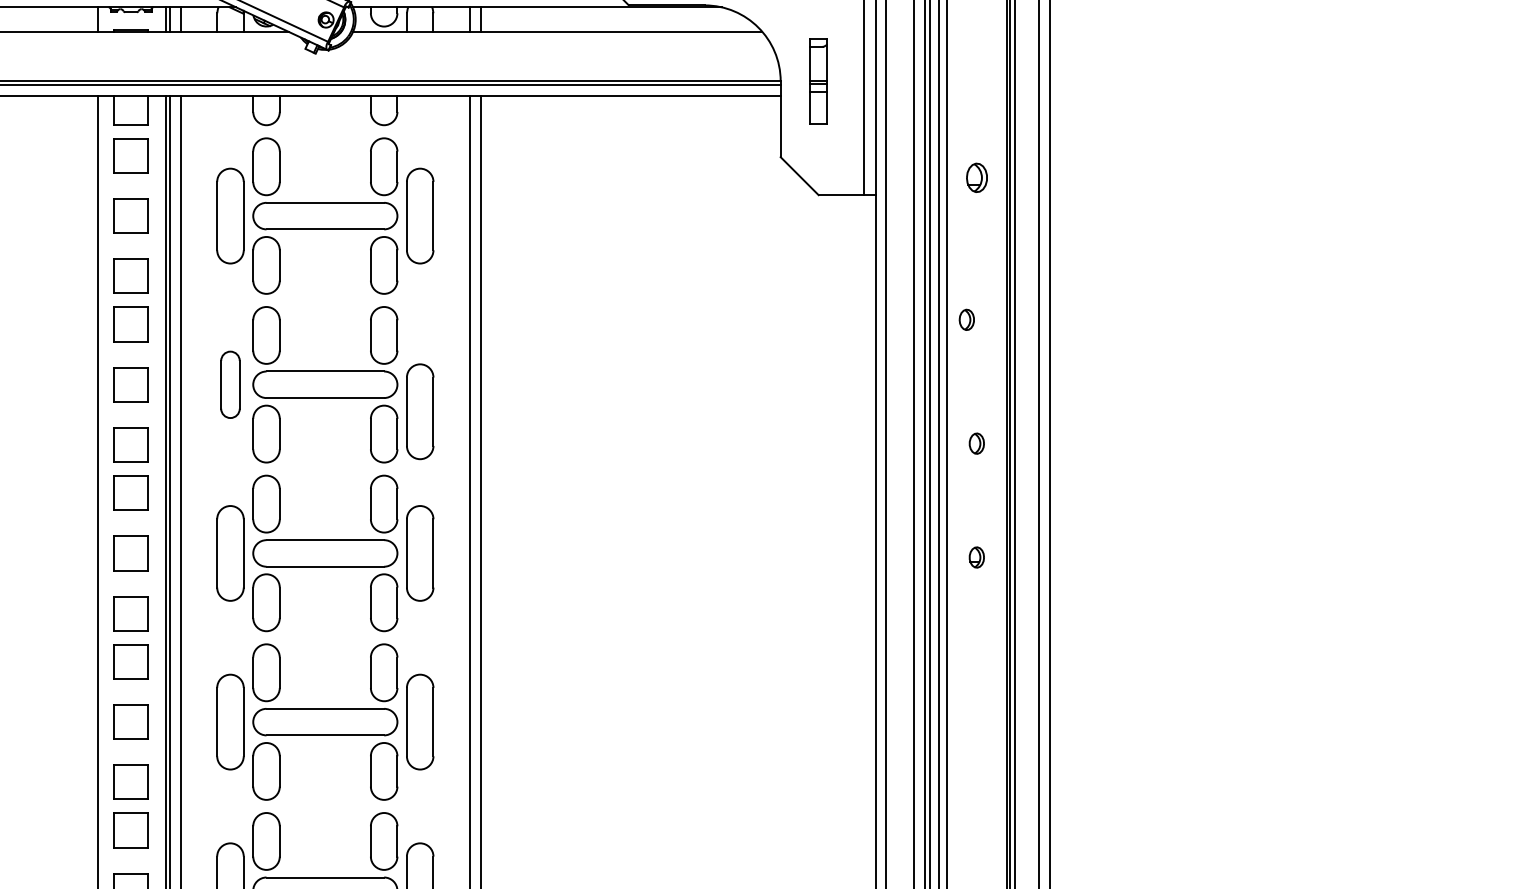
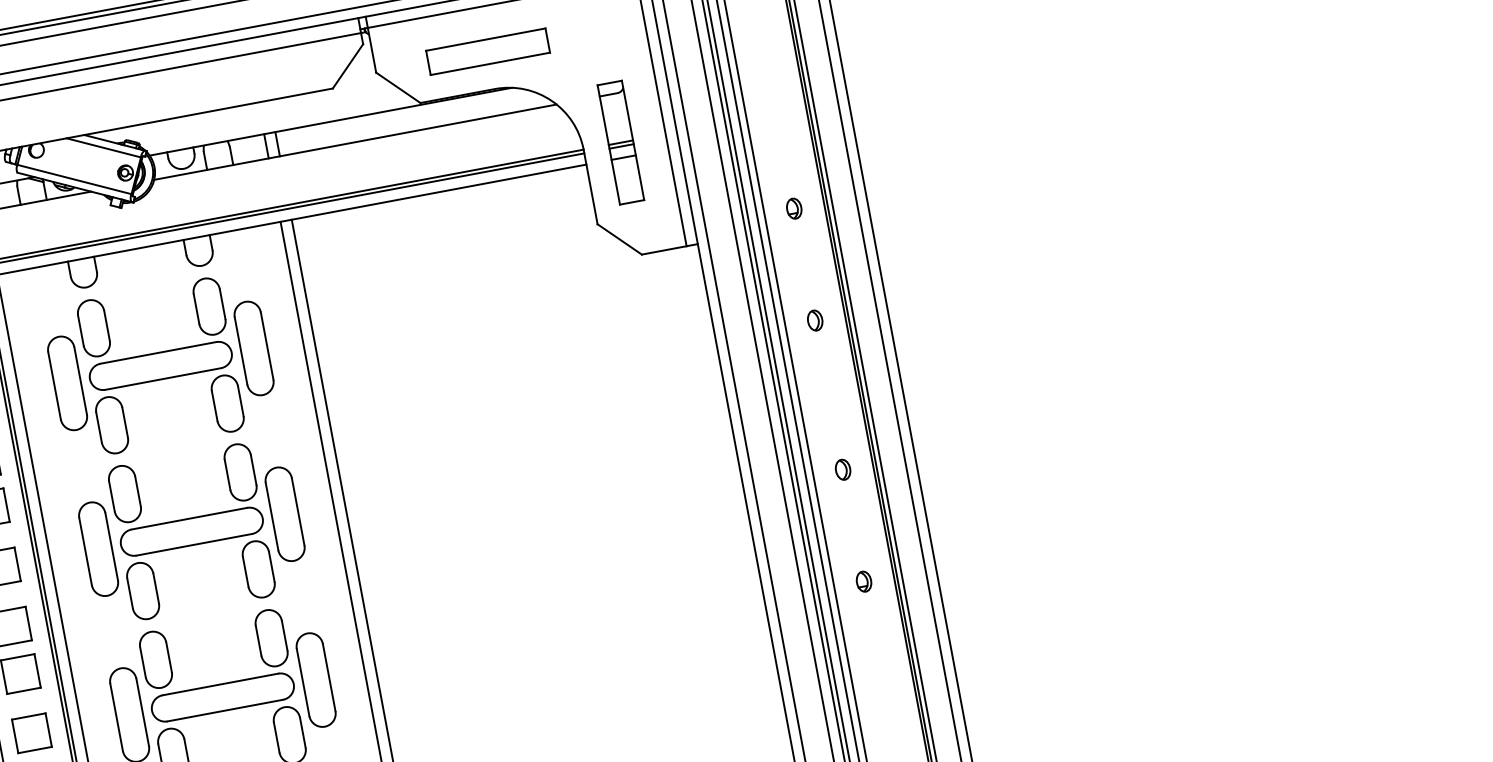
part: (818, 81) -> (620, 142), size x1.43
part: (976, 178) -> (793, 209), size x0.71
part: (966, 319) -> (814, 320), moved
part: (230, 384) -> (98, 548), size x1.43
part: (420, 411) -> (285, 513), moved

